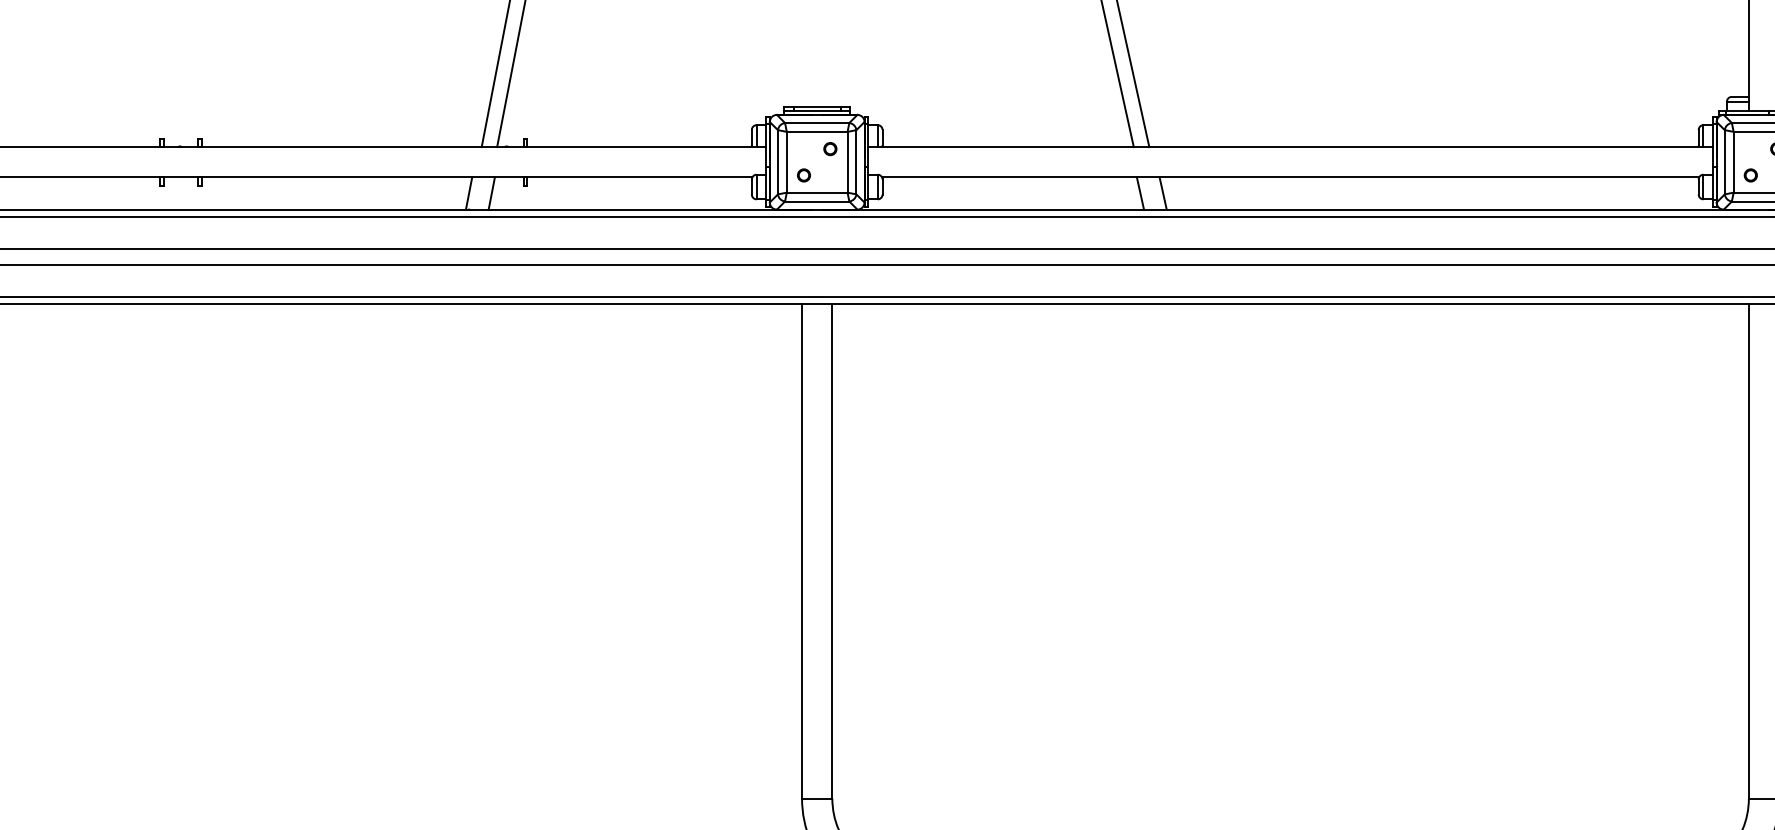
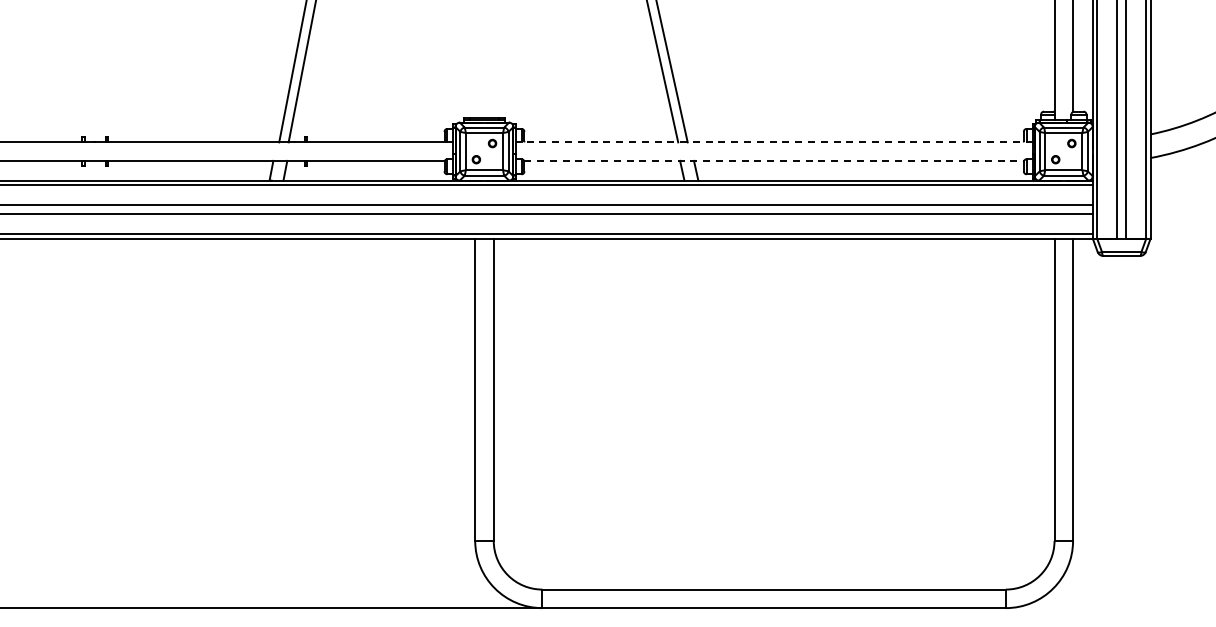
line: (1289, 147) -> (773, 142), solid -> dashed
line: (1291, 176) -> (774, 160), solid -> dashed

